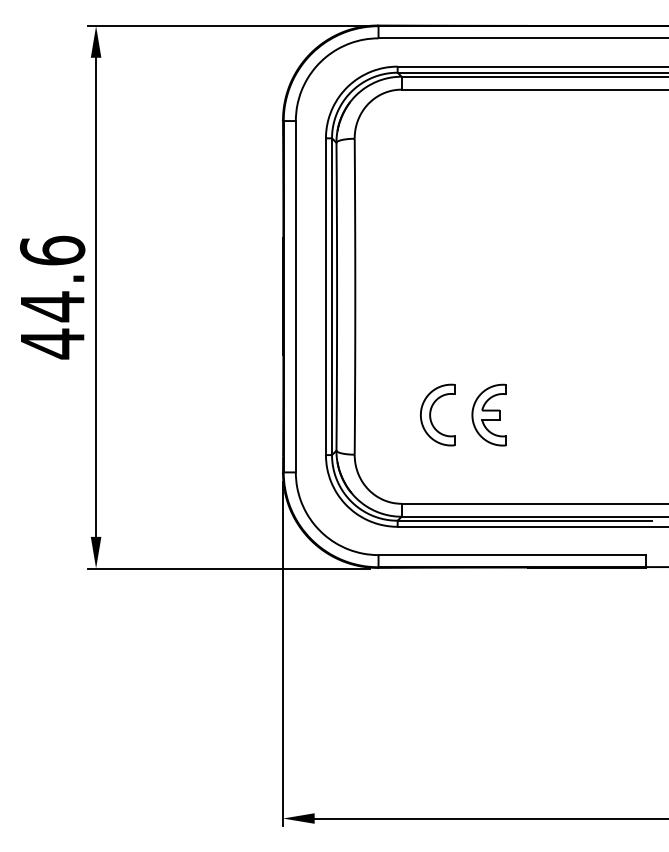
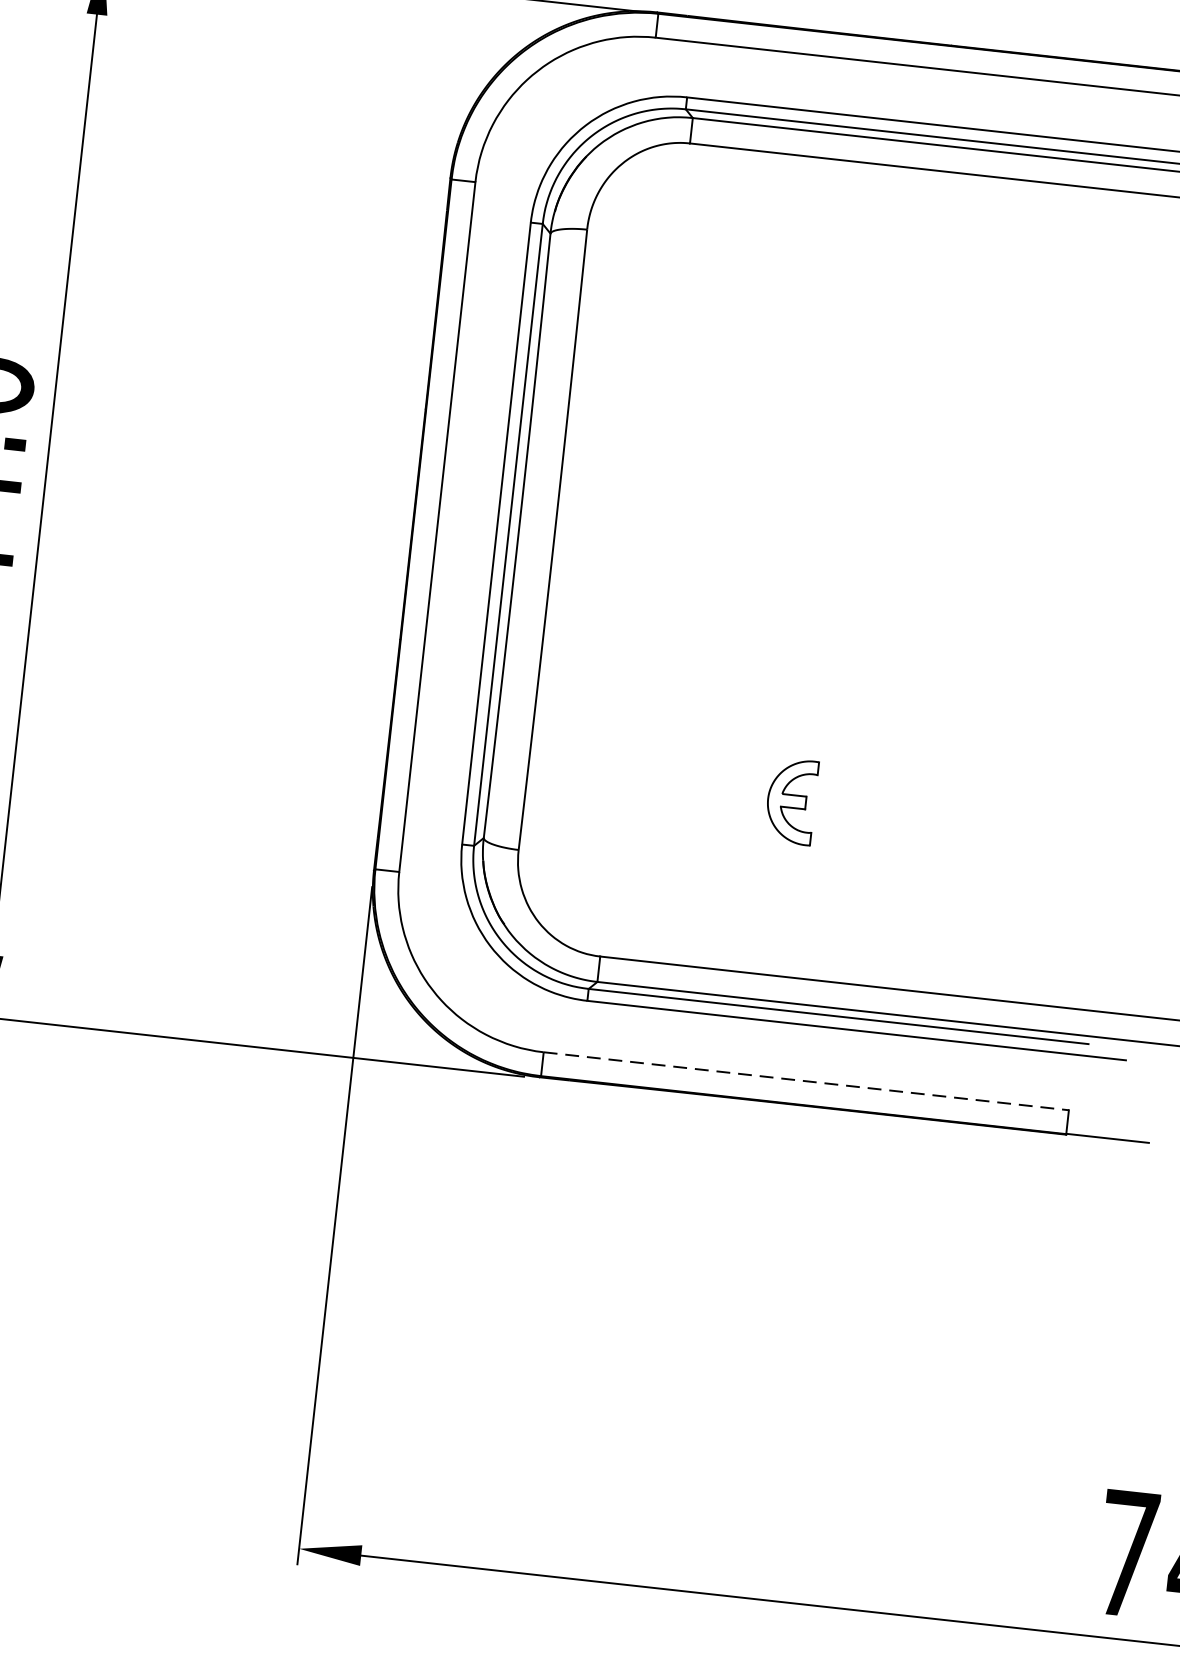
part: (431, 413) -> (678, 785), removed
part: (488, 414) -> (790, 800), size x0.7
line: (512, 555) -> (806, 1082), solid -> dashed

